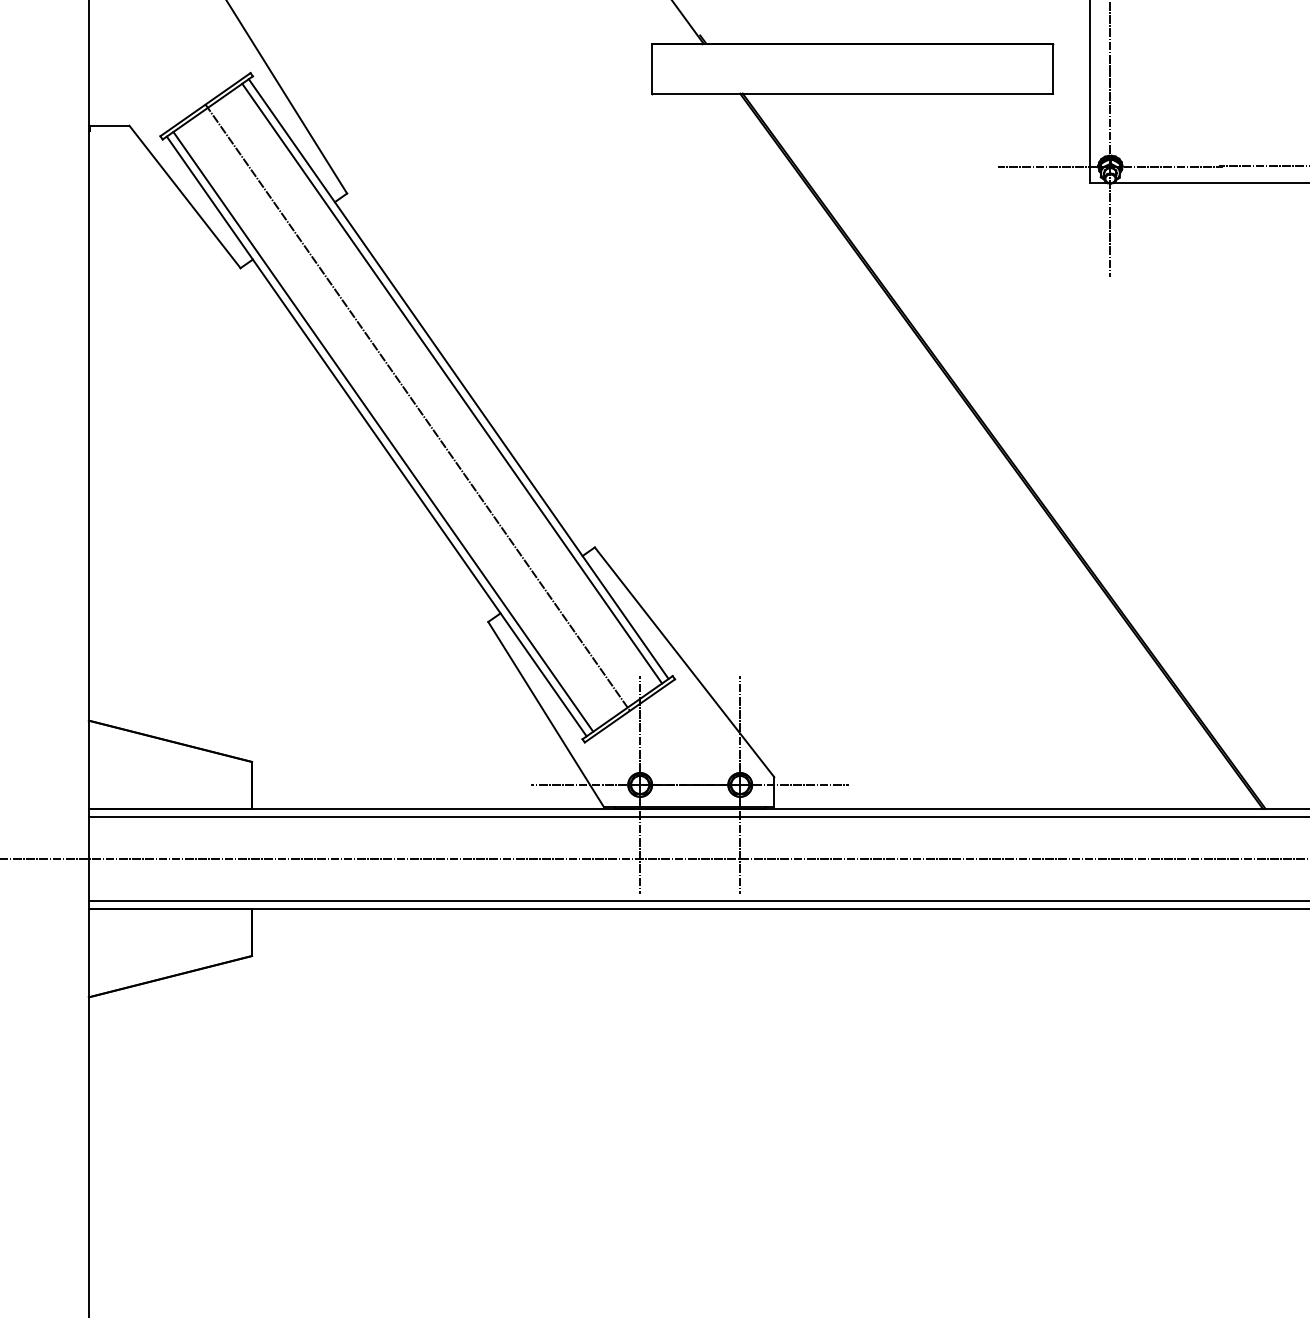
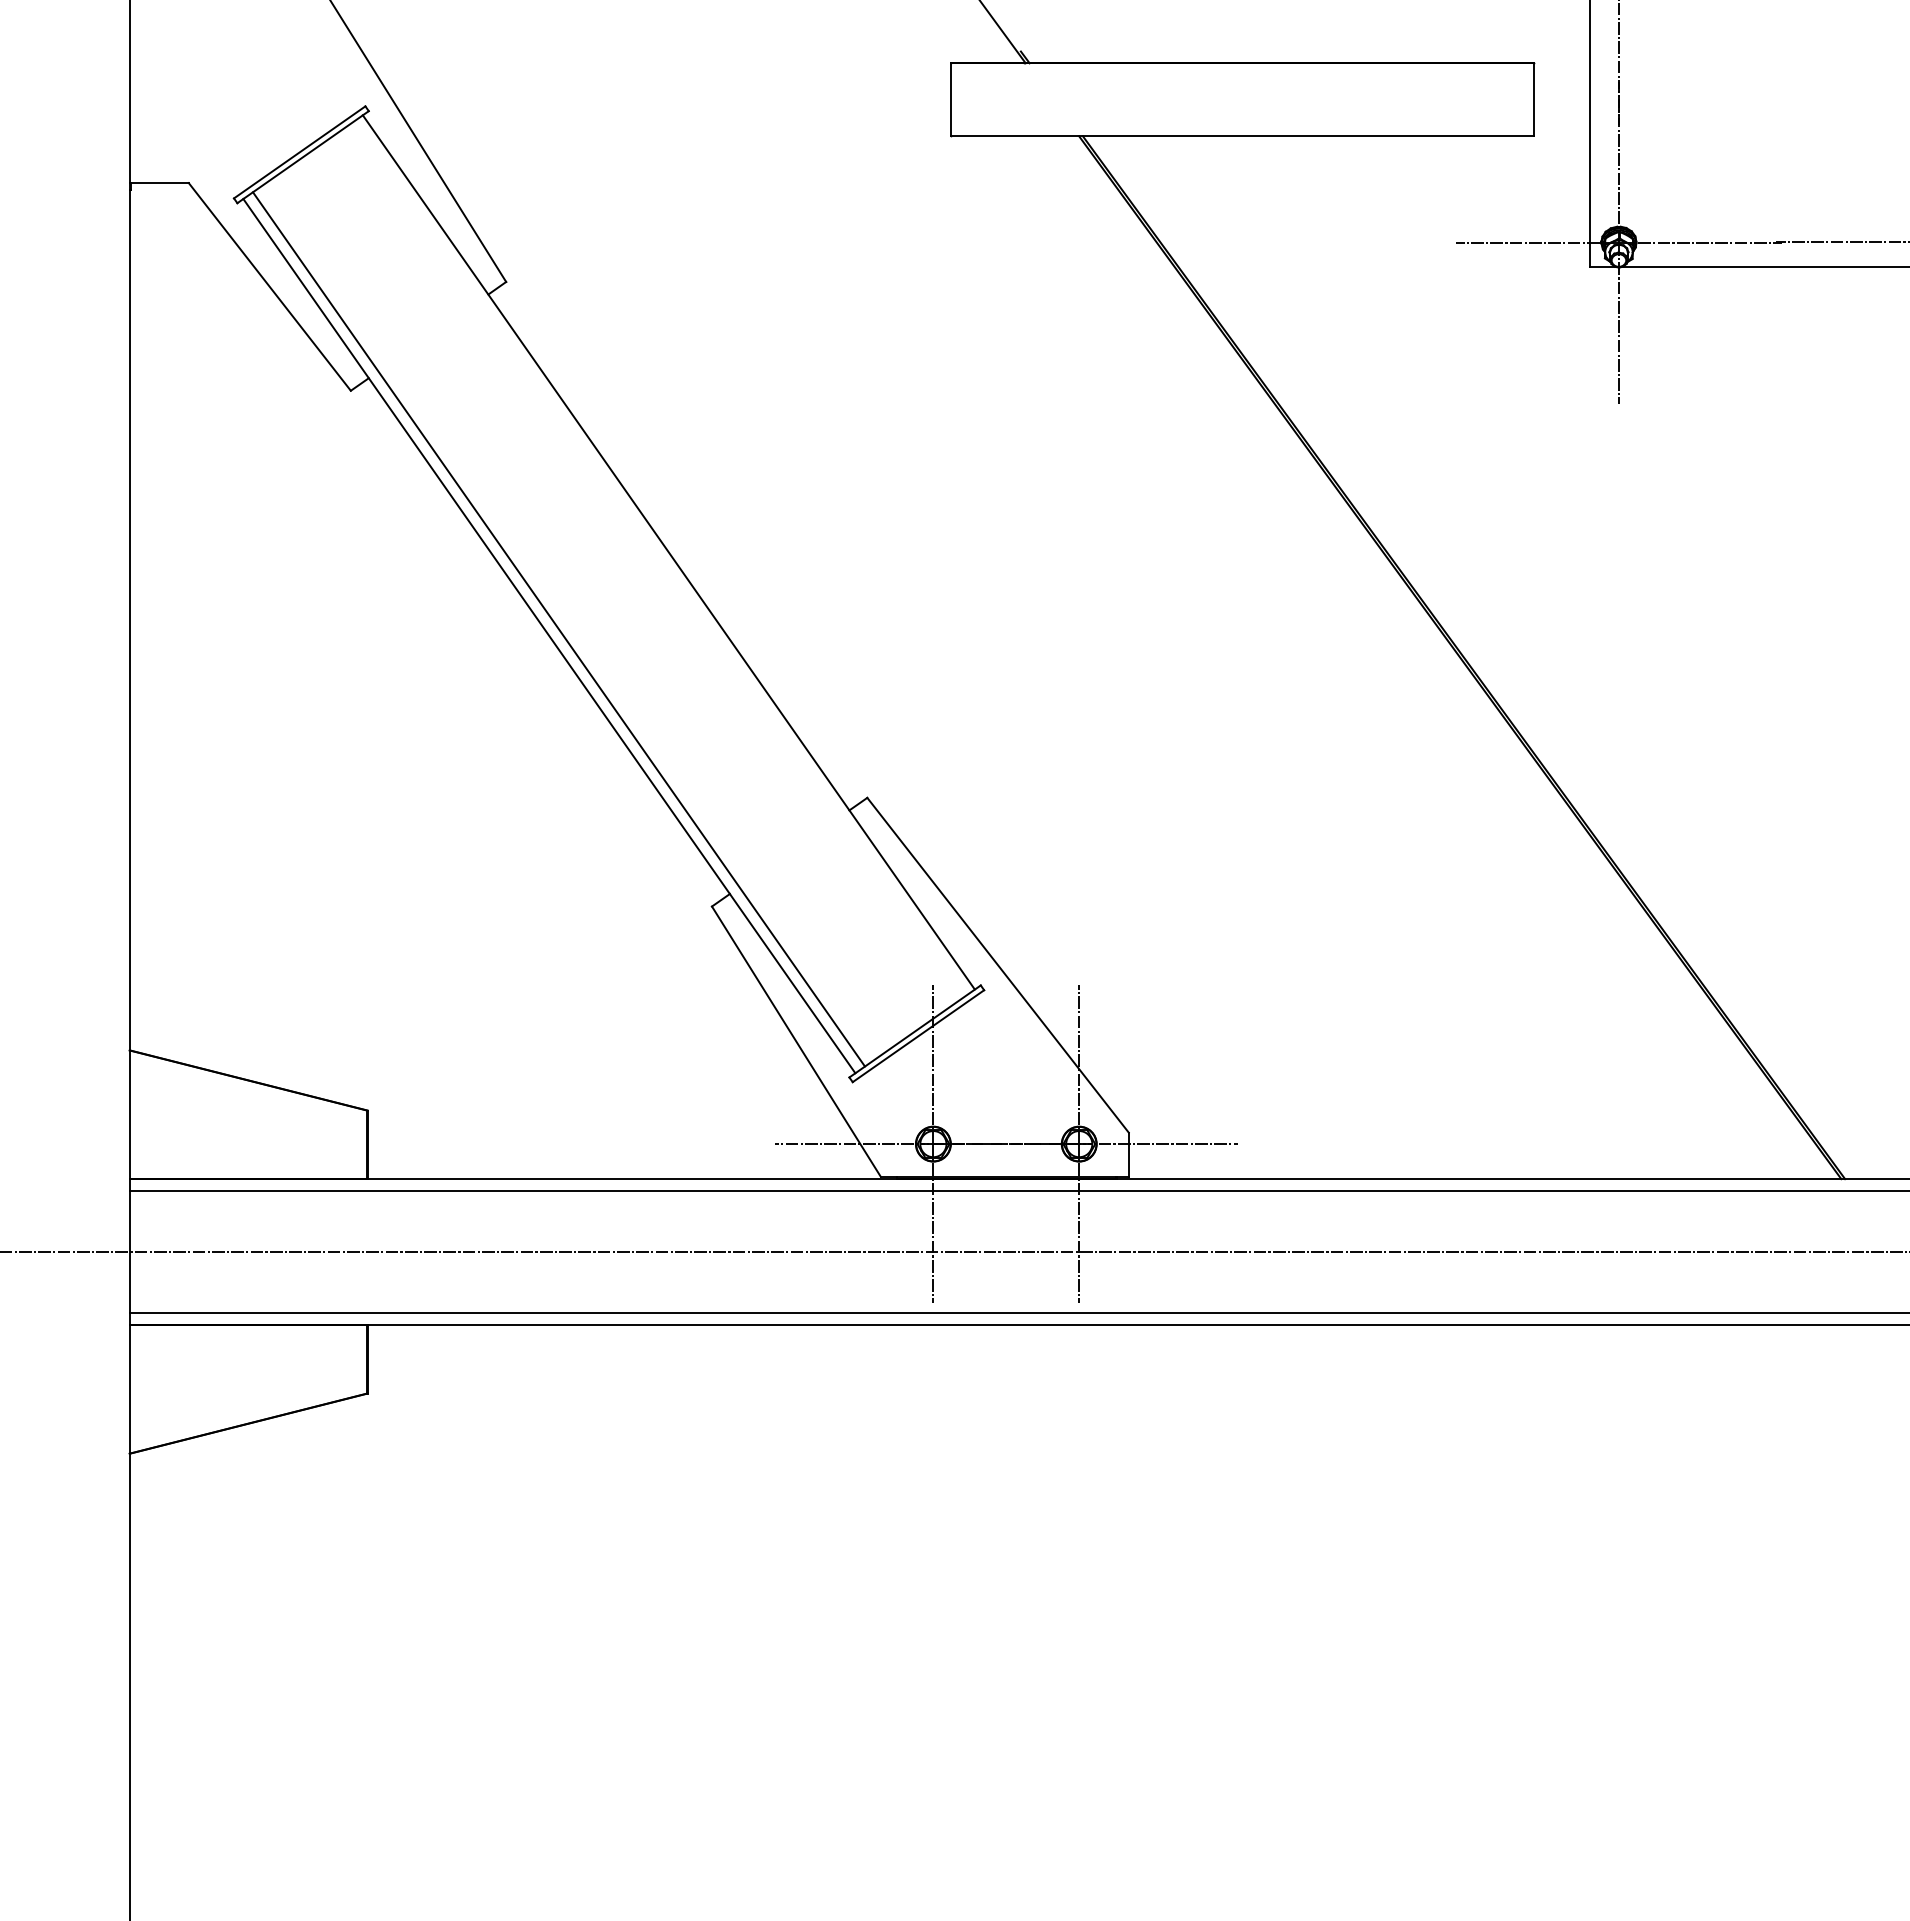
line: (452, 383) -> (659, 558), removed
line: (417, 407) -> (608, 593), removed

